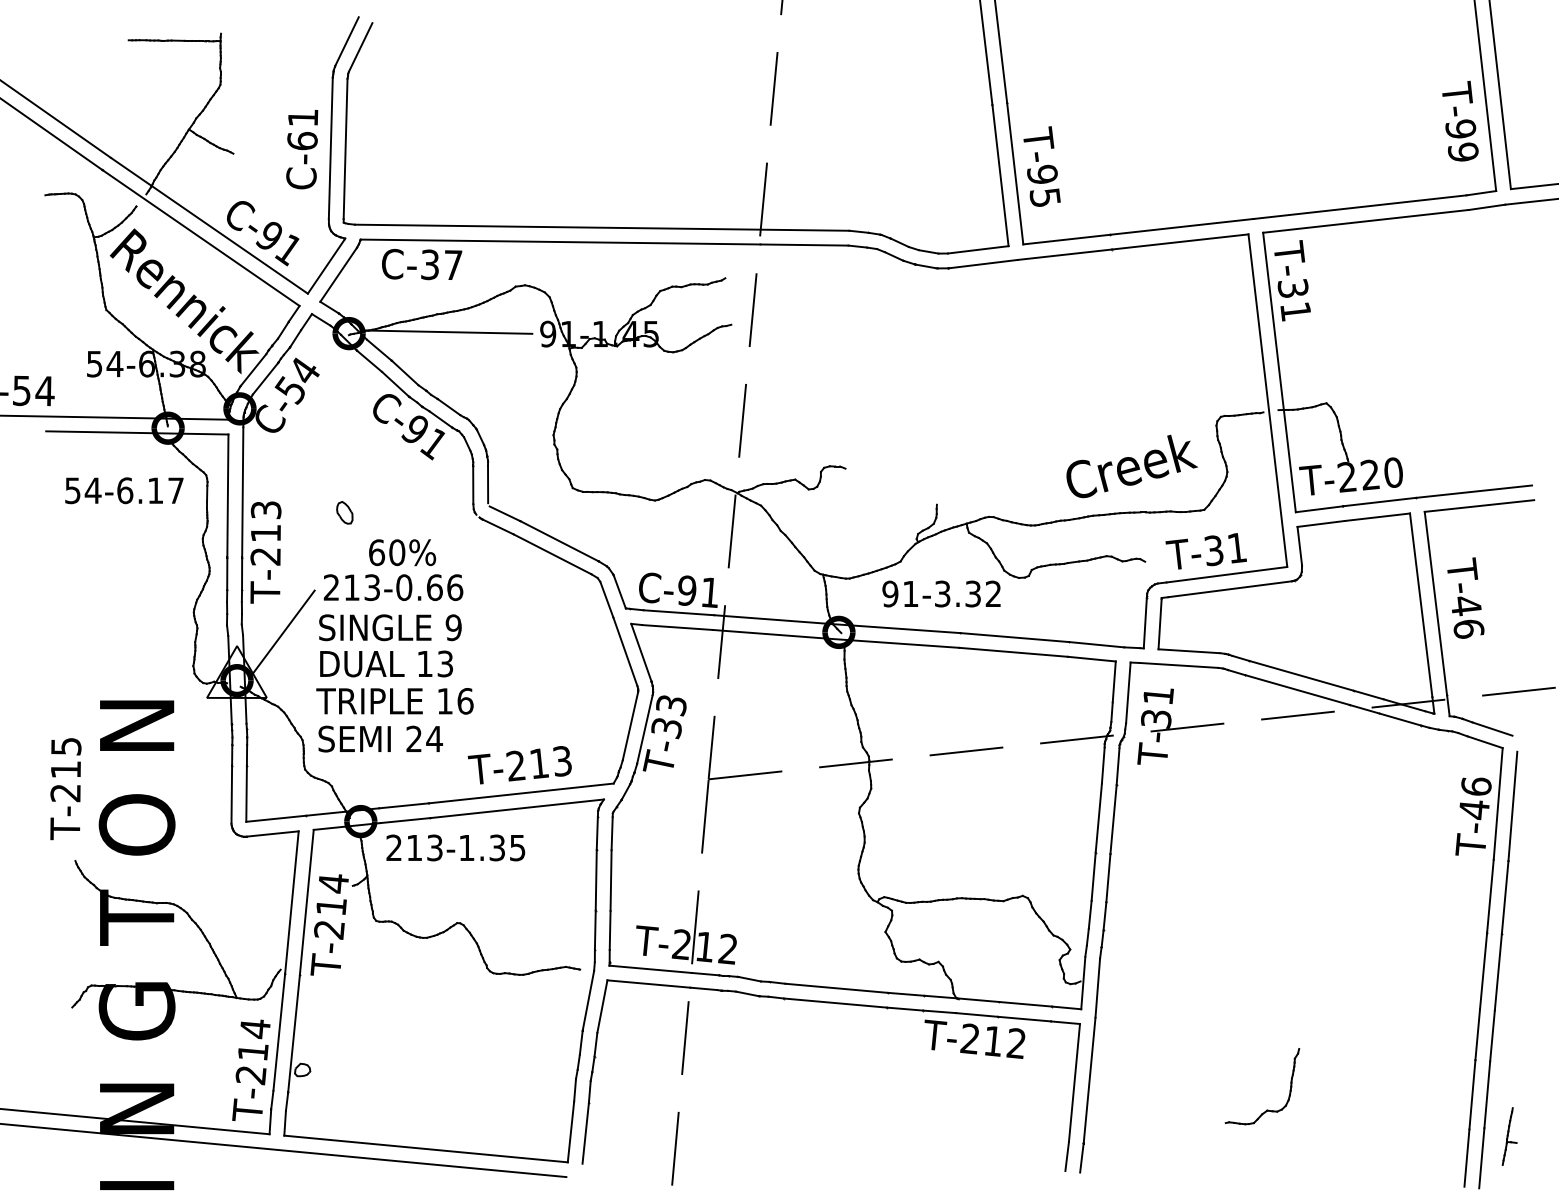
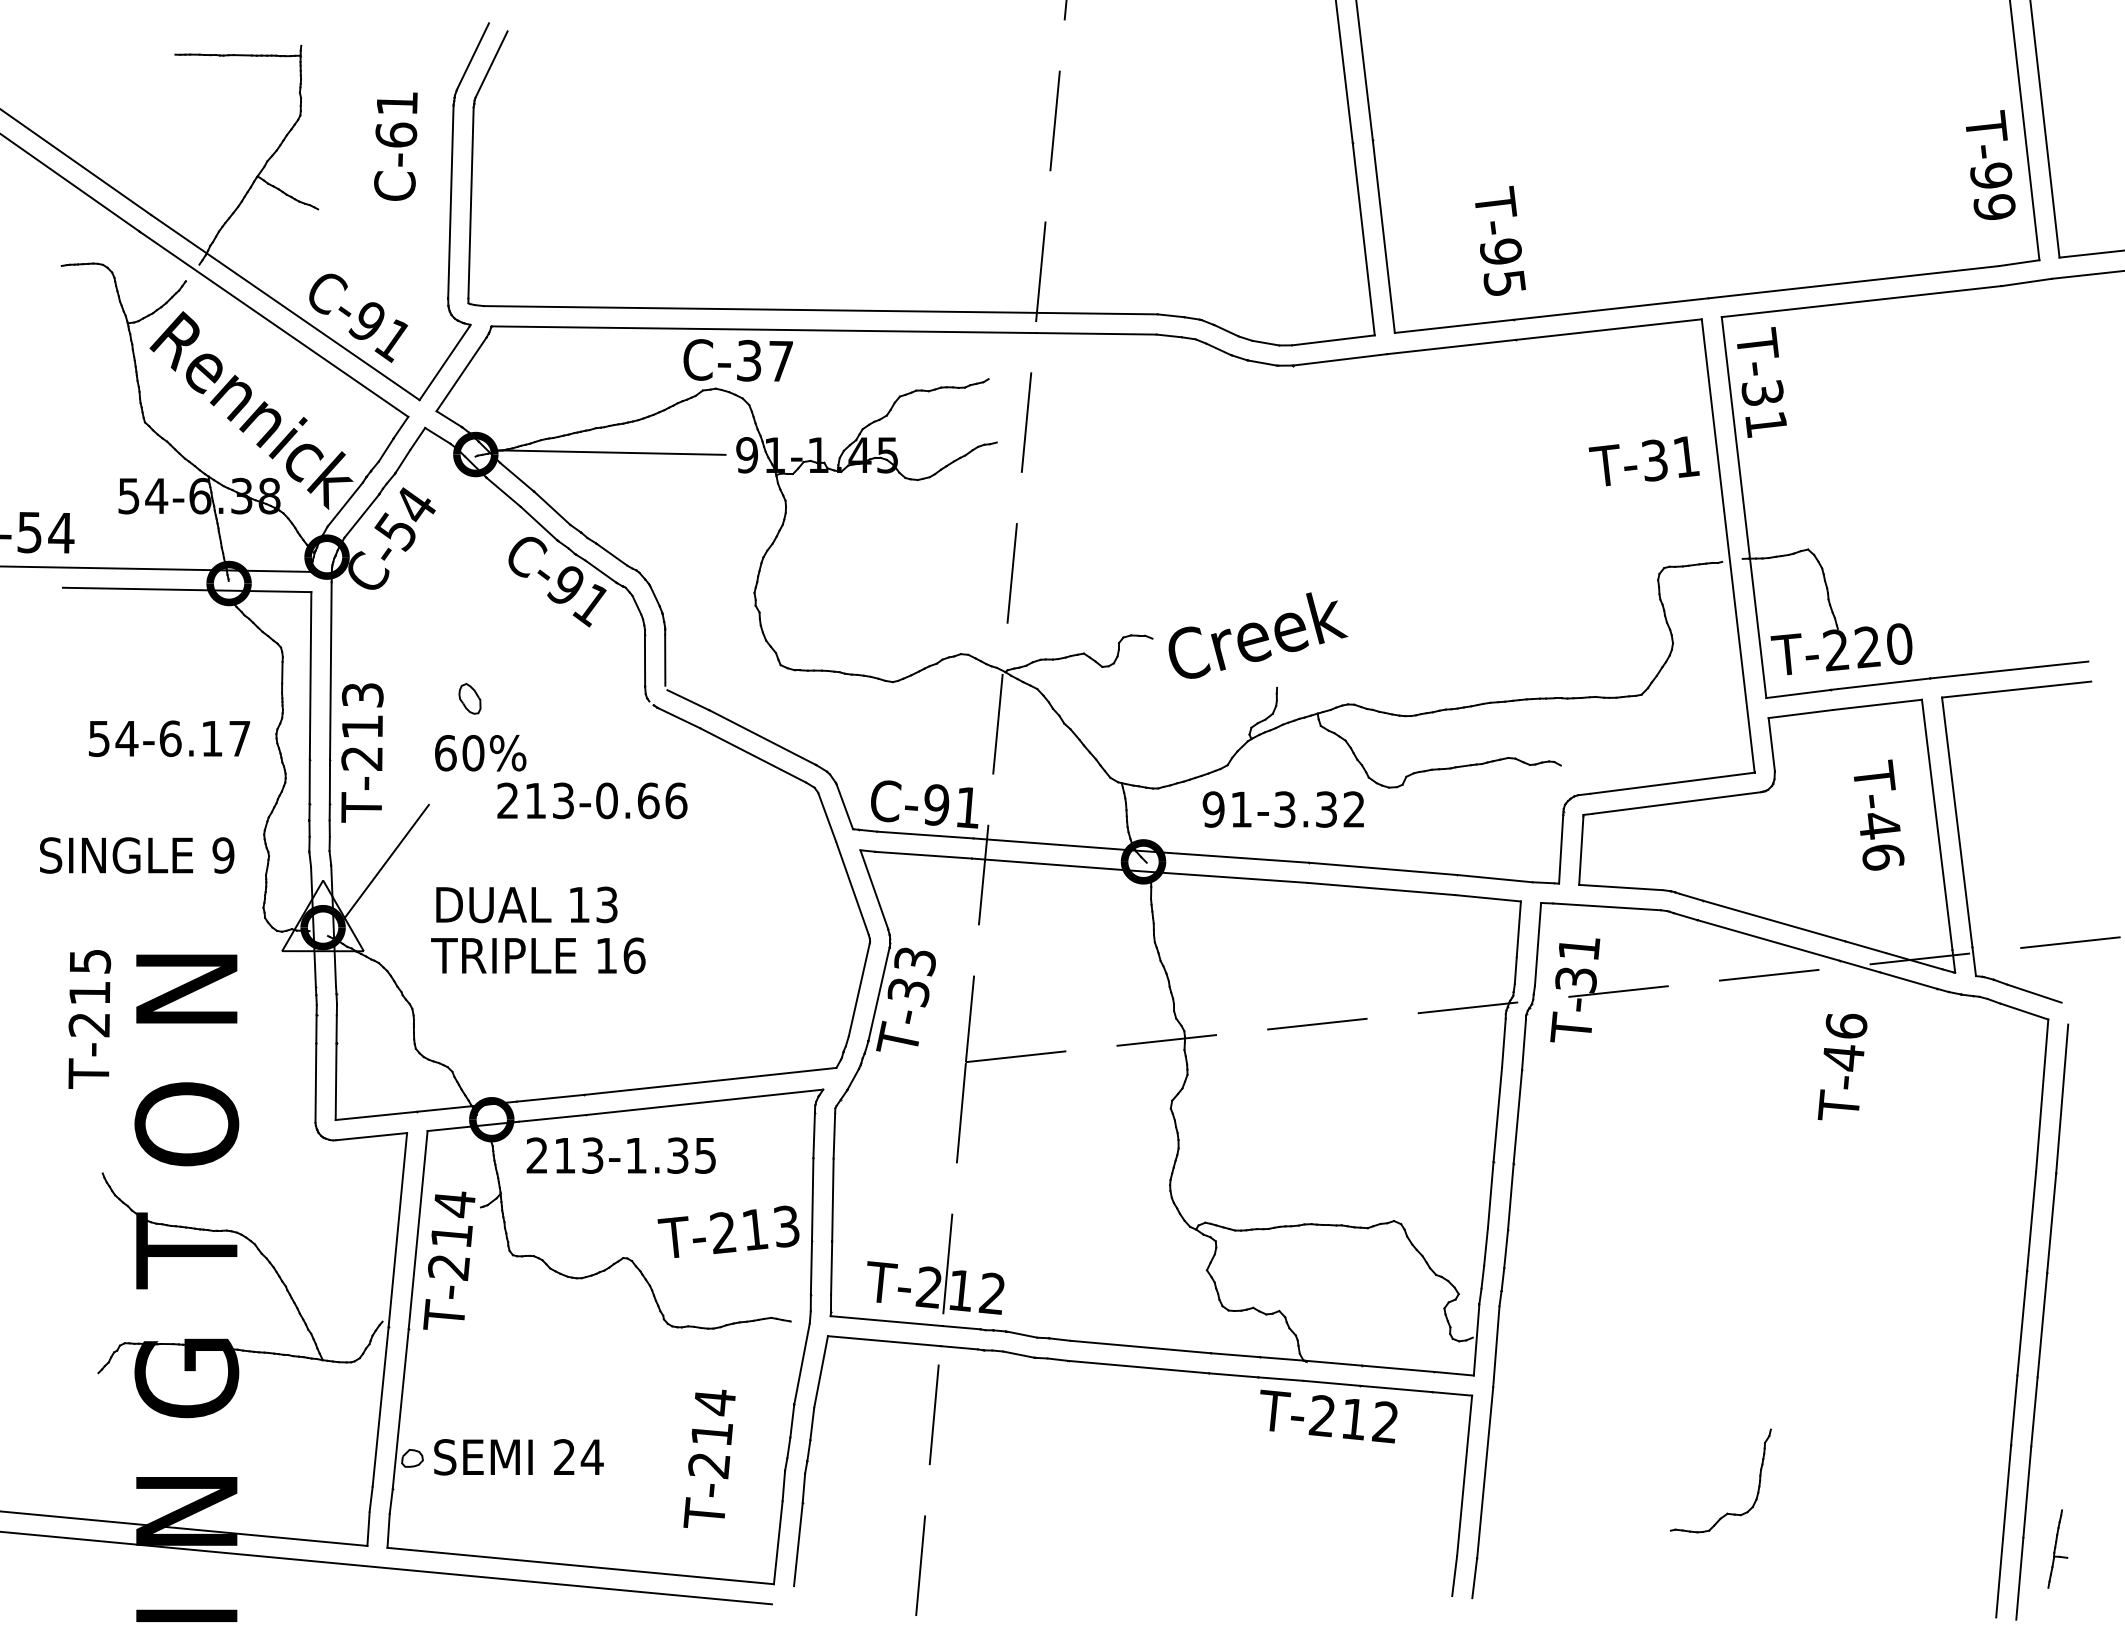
text: (301, 149) -> (395, 146), moved
text: (1042, 166) -> (1500, 240), moved
text: (421, 264) -> (737, 360), moved
text: (1132, 466) -> (1258, 635), moved
text: (124, 490) -> (169, 738), moved
text: (1205, 551) -> (1643, 461), moved
text: (402, 552) -> (480, 753), moved
text: (393, 587) -> (592, 800), moved
text: (1466, 597) -> (1879, 814), moved
text: (390, 627) -> (137, 855), moved
text: (380, 739) -> (518, 1457), moved
text: (519, 764) -> (728, 1231), moved
text: (65, 789) -> (89, 1019), moved
text: (1473, 817) -> (1842, 1067), moved
text: (251, 1070) -> (709, 1458), moved

